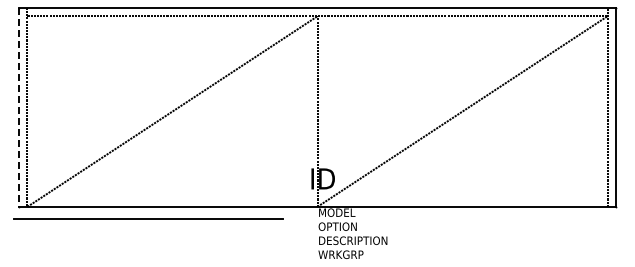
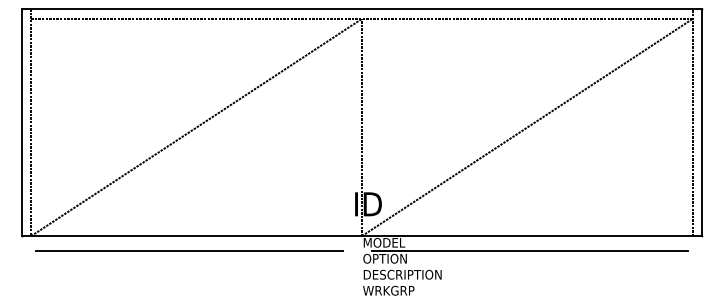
line: (19, 107) -> (22, 122), dashed -> solid
line: (148, 218) -> (189, 249), moved
line: (464, 219) -> (529, 250), added

